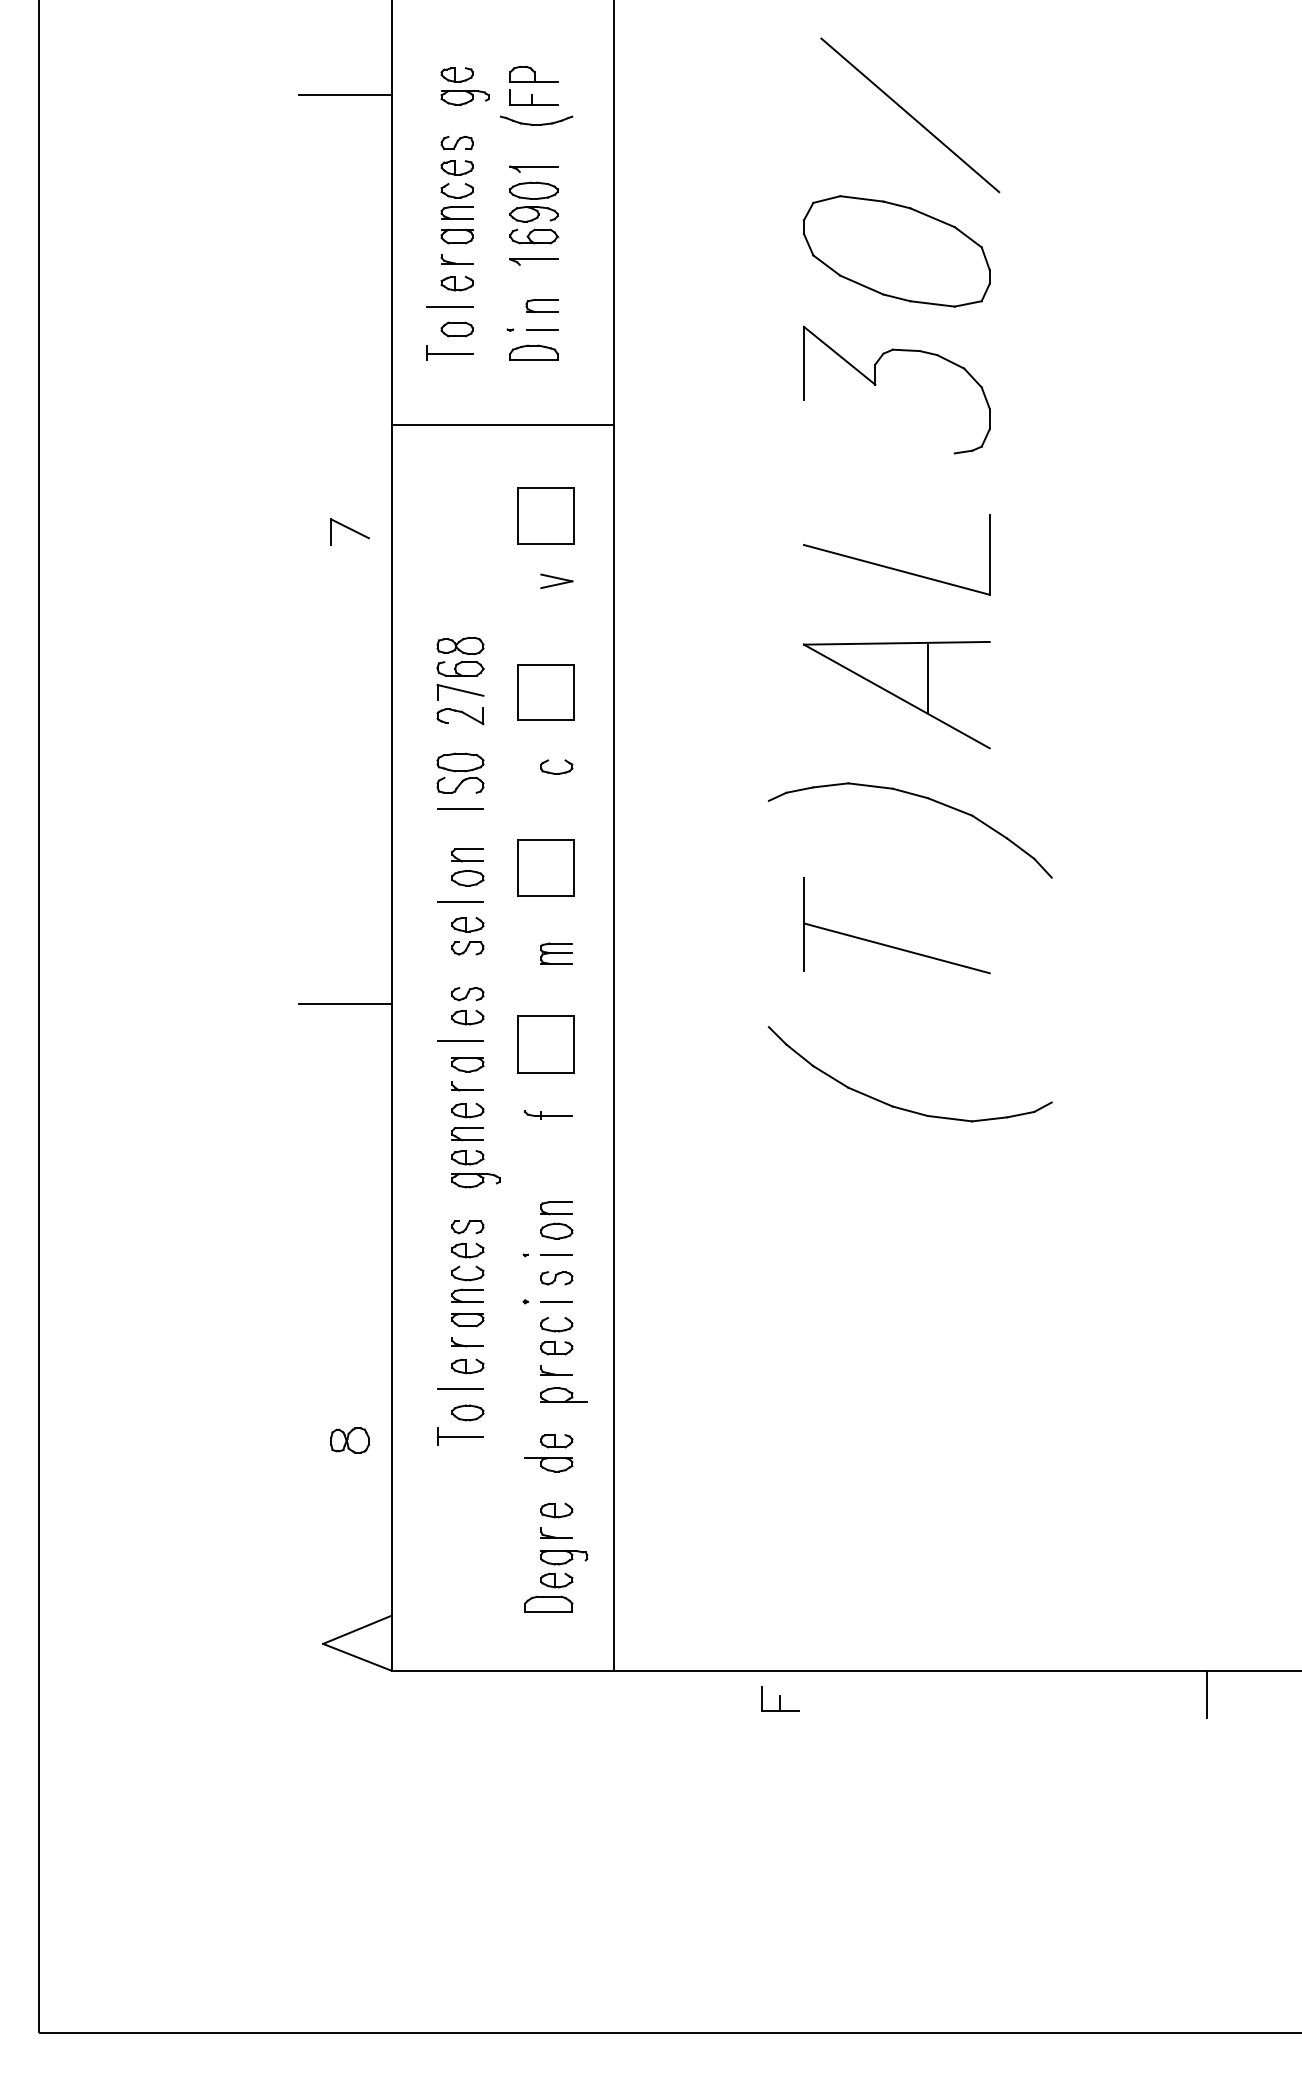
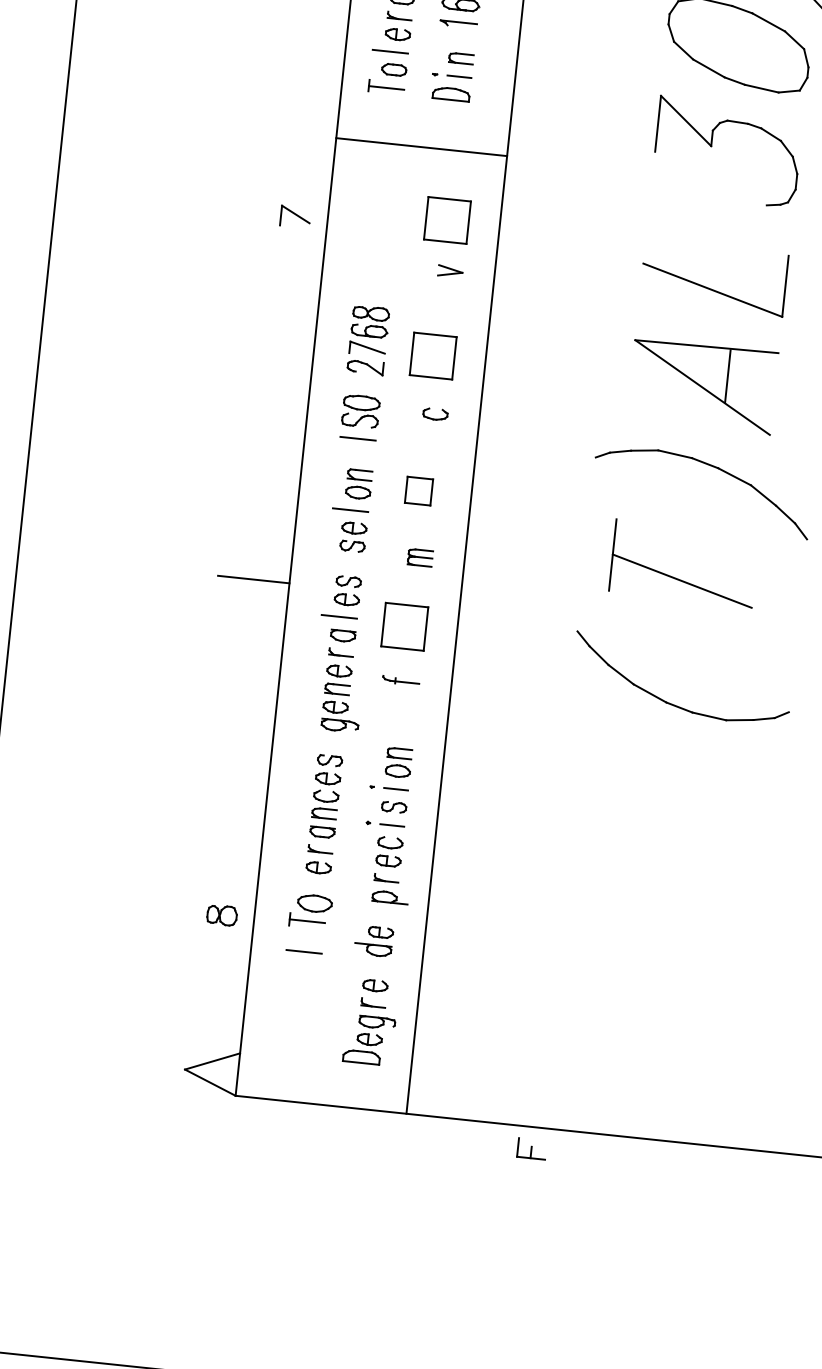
part: (545, 867) -> (418, 490), size x0.6
line: (460, 1388) -> (304, 951), moved
part: (467, 1412) -> (314, 903), size x1.4

